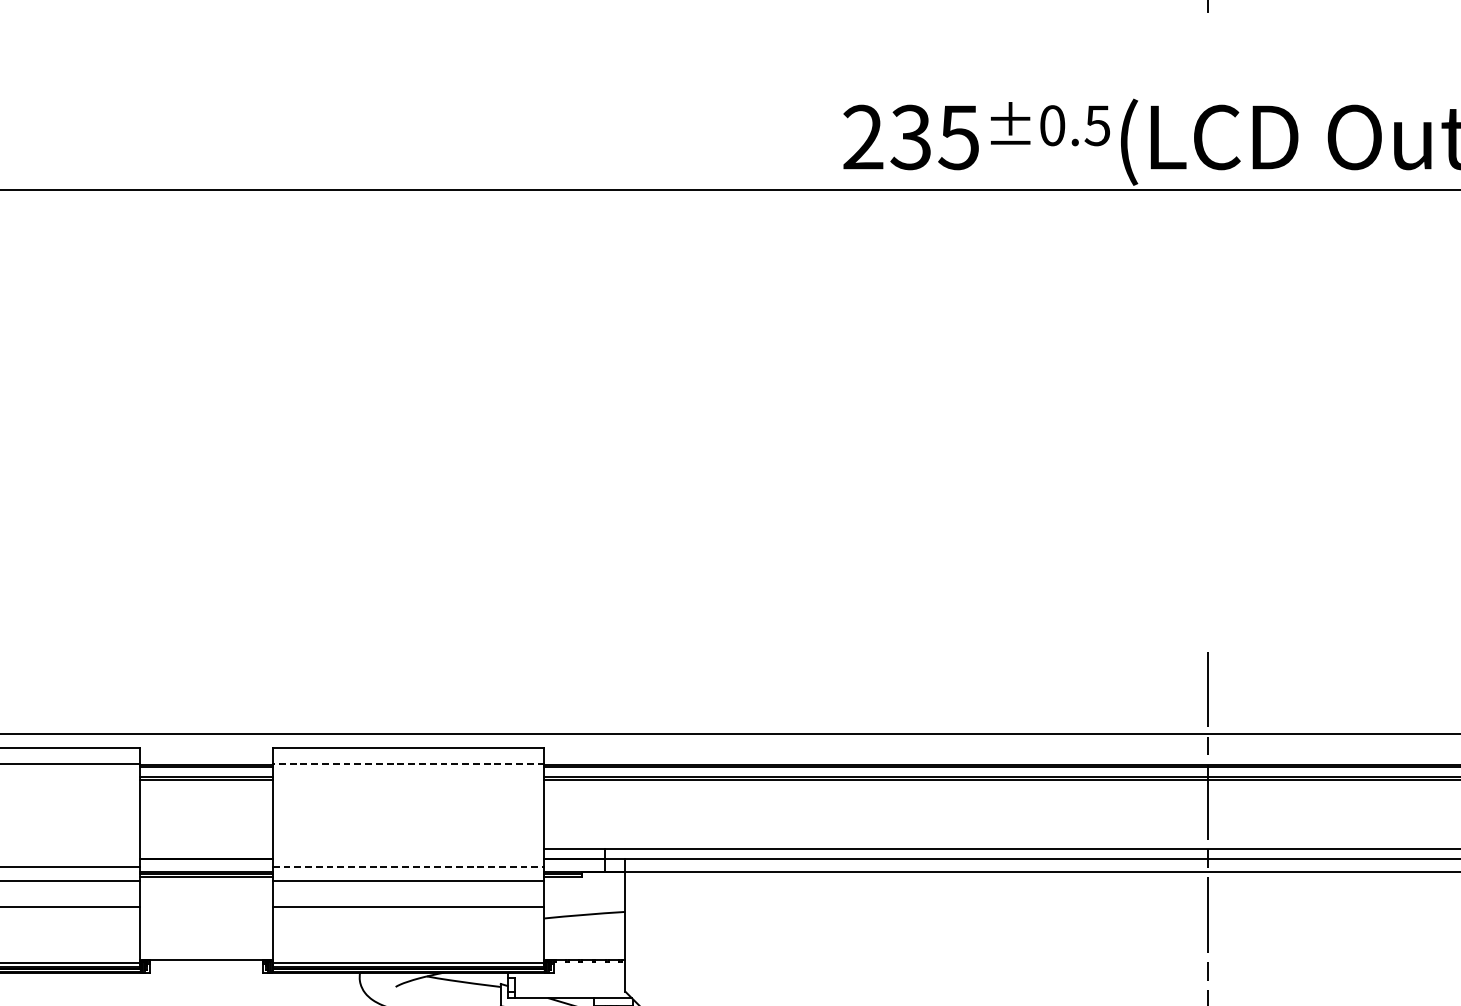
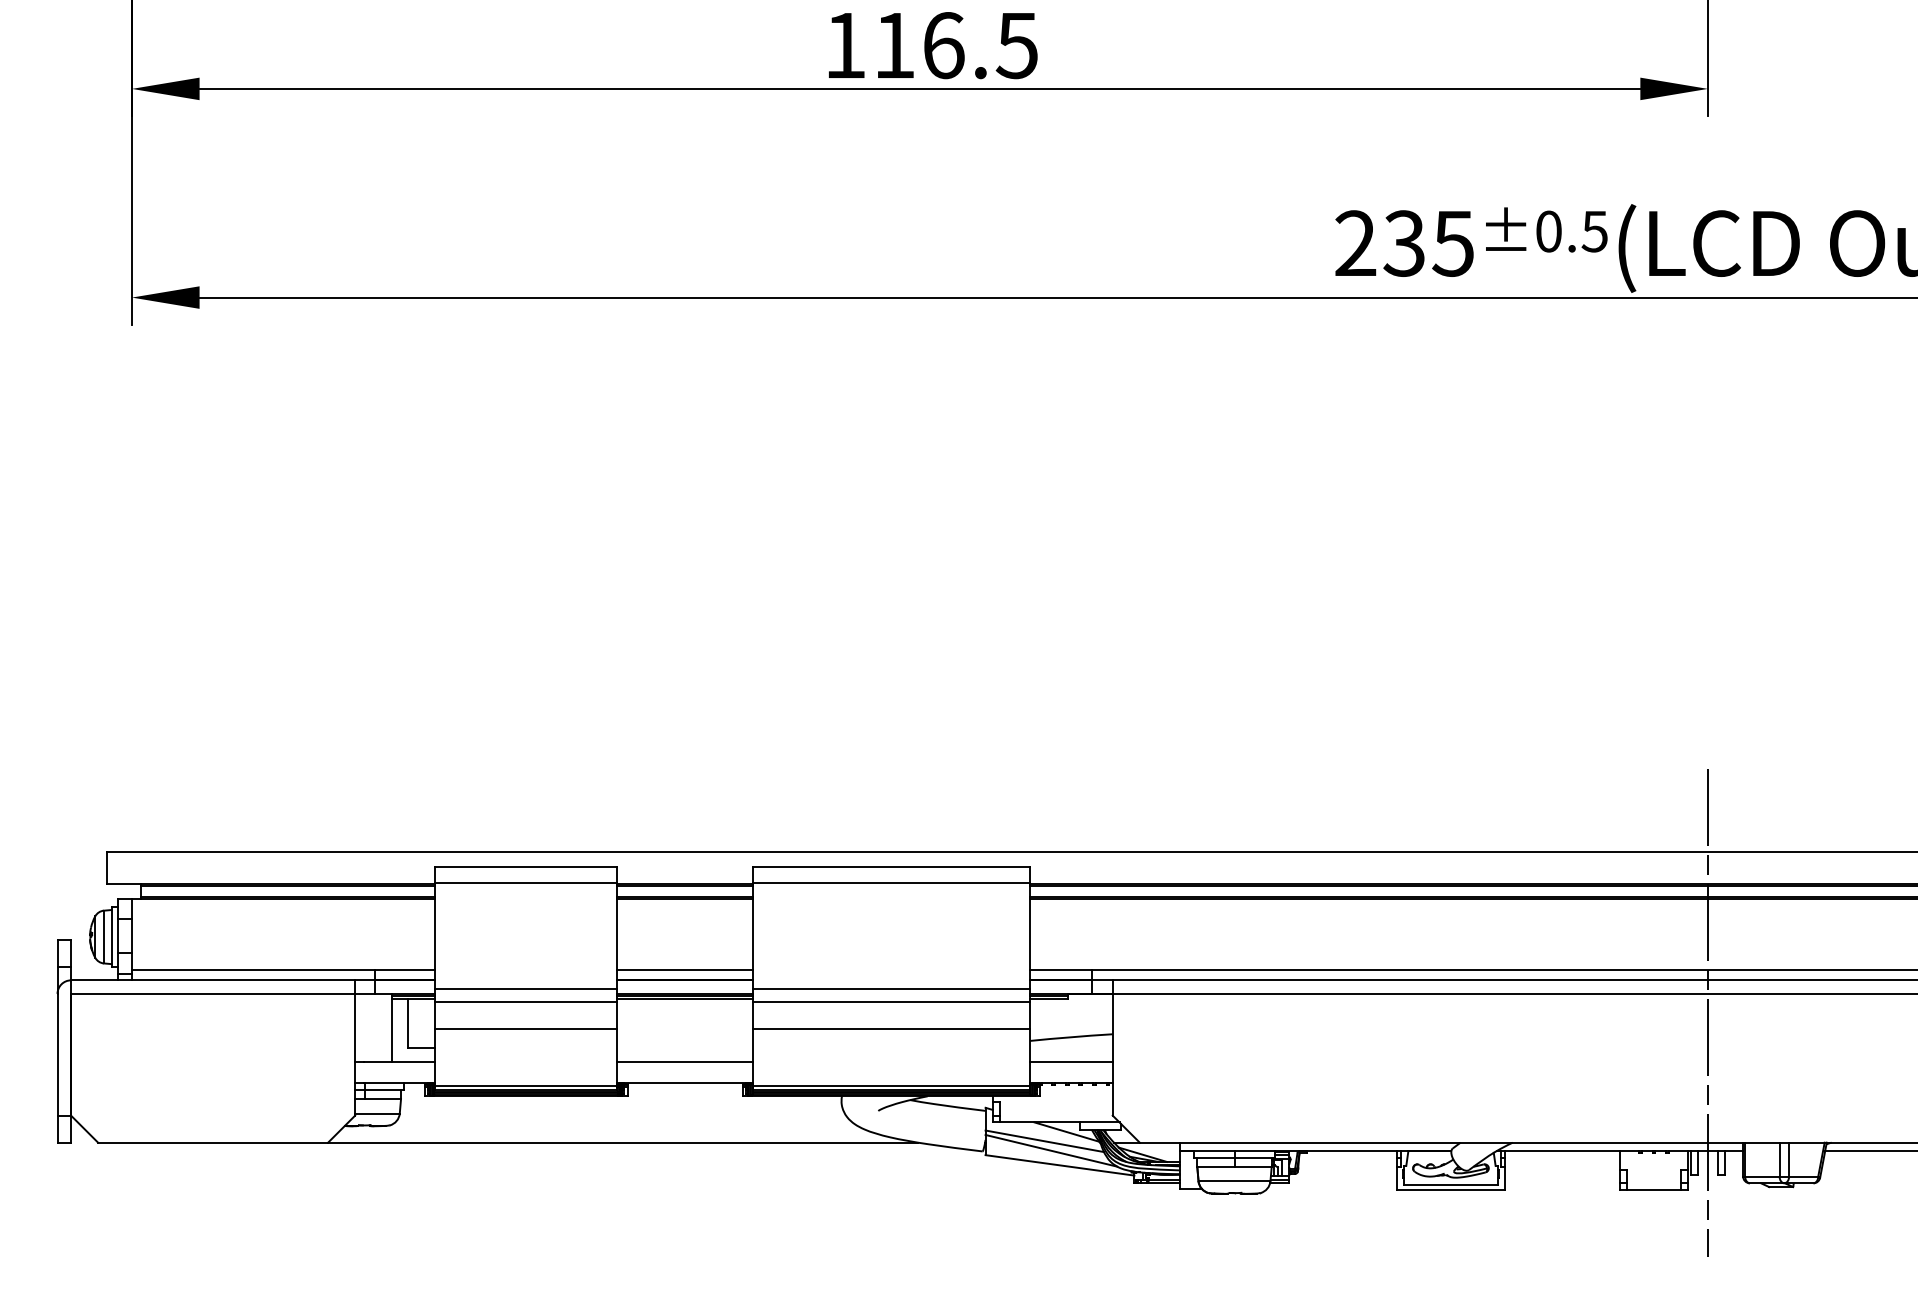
line: (408, 764) -> (891, 883), dashed -> solid
line: (205, 848) -> (684, 969), added
line: (408, 867) -> (891, 988), dashed -> solid
line: (205, 938) -> (684, 1061), added
line: (584, 938) -> (1071, 1061), added

